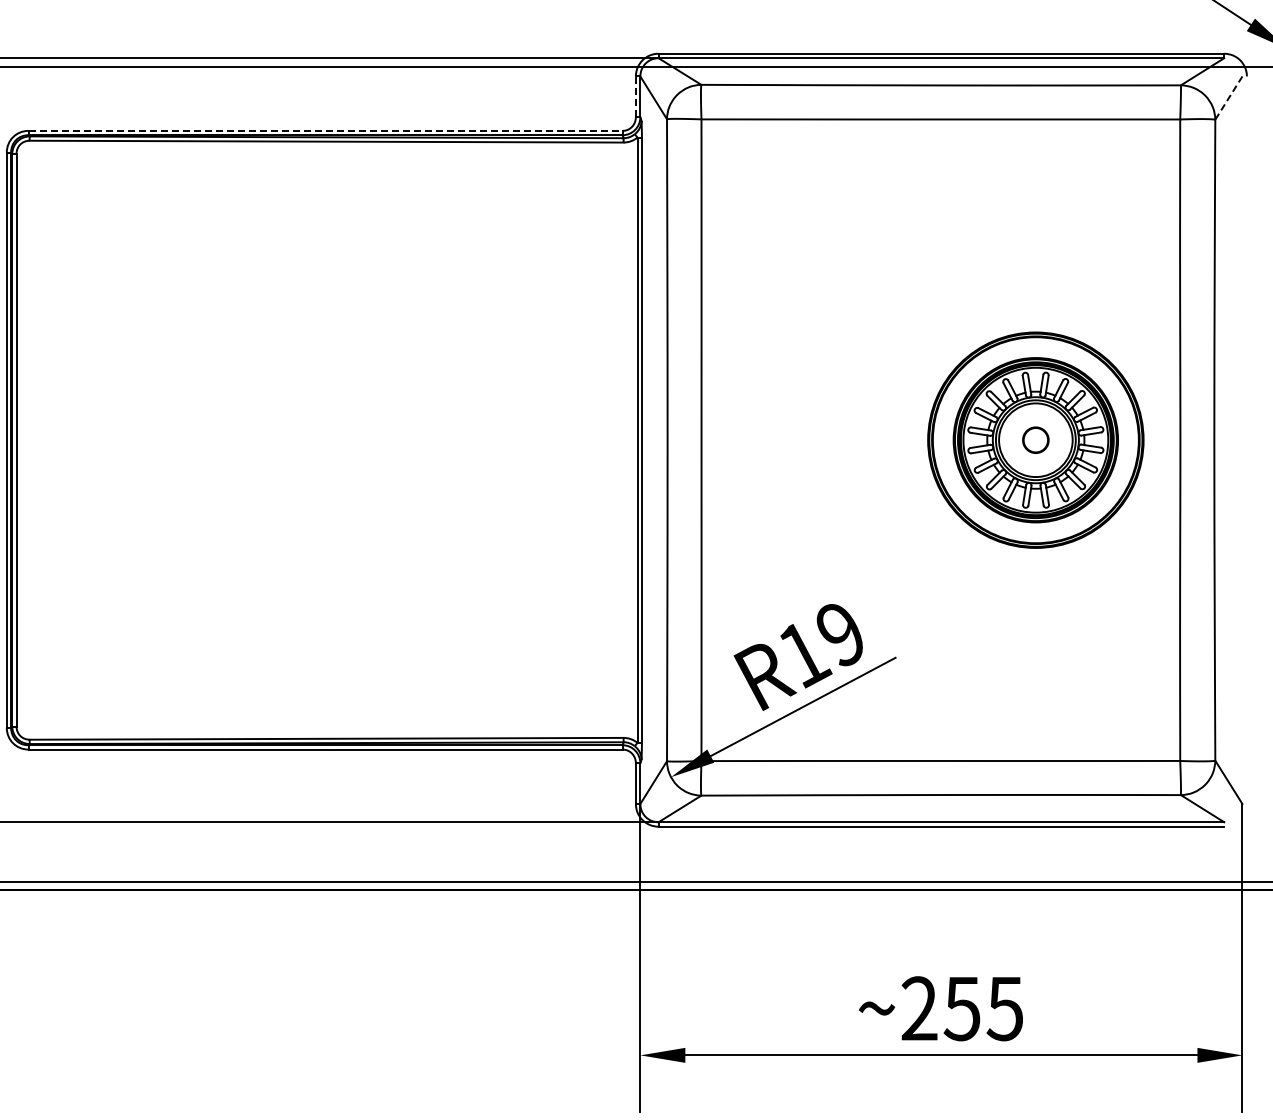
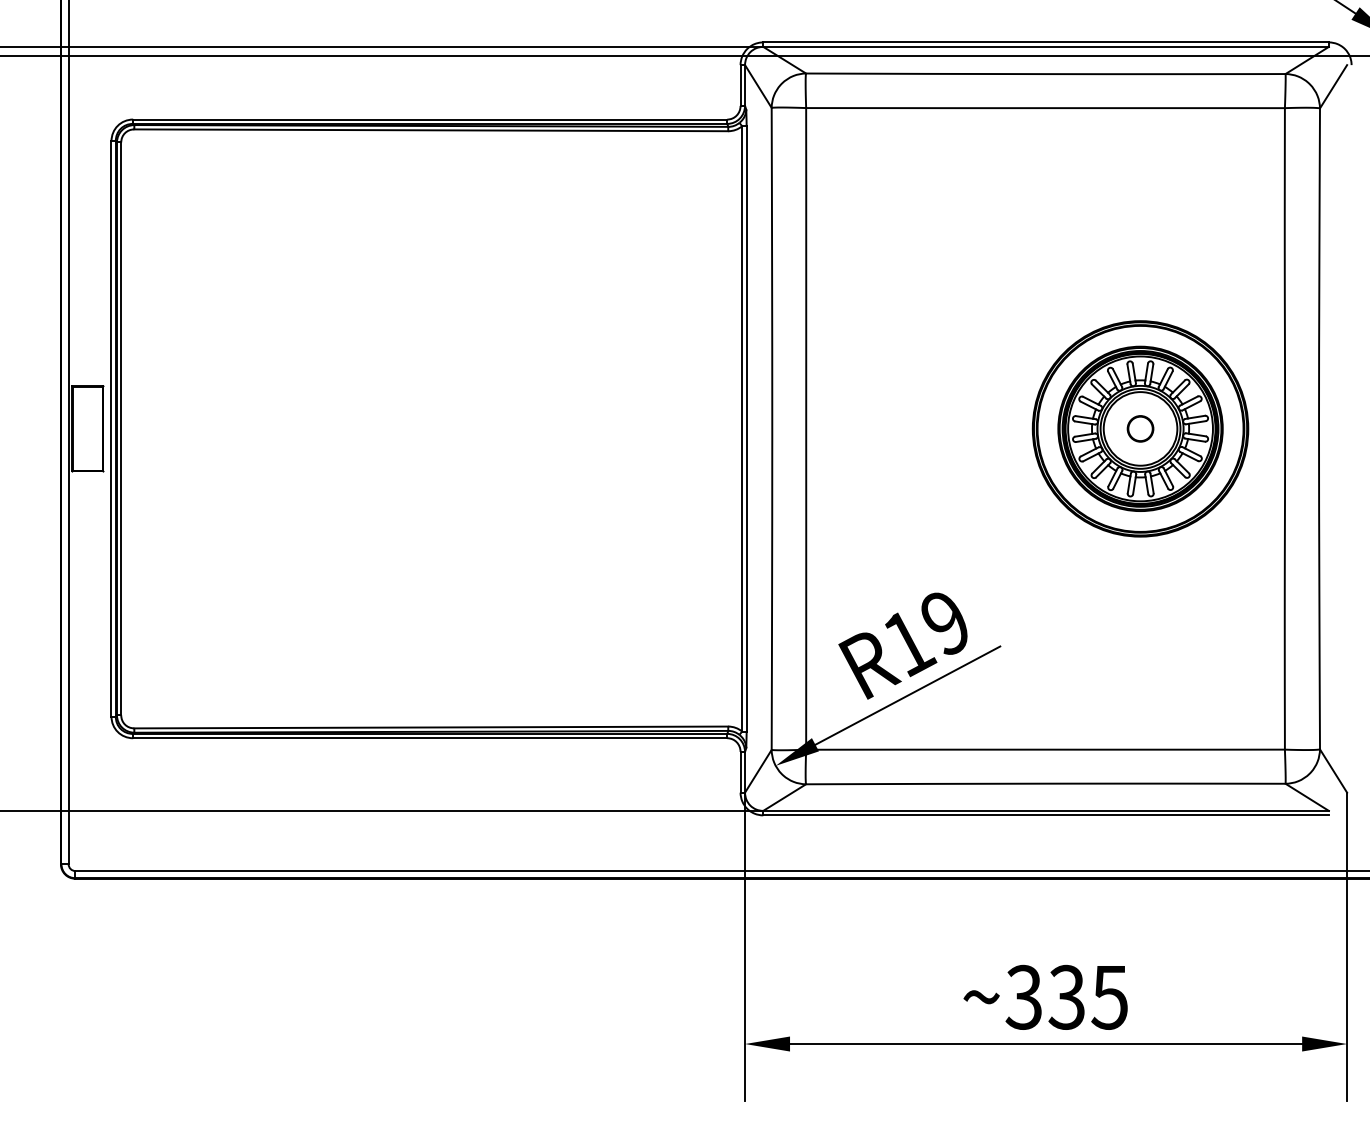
line: (635, 96) -> (740, 85), dashed -> solid
line: (1228, 97) -> (1333, 86), dashed -> solid
line: (325, 130) -> (430, 119), dashed -> solid
text: (939, 1007) -> (1044, 996), ~255 -> ~335

